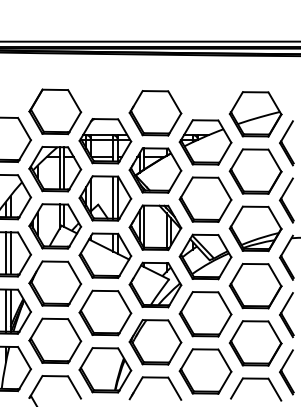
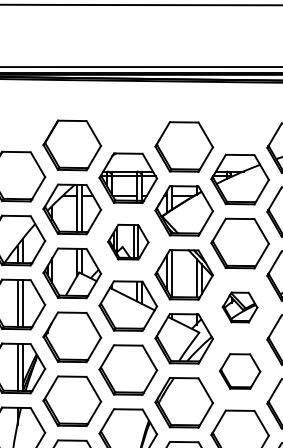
part: (105, 198) -> (128, 242), size x0.7
part: (205, 256) -> (240, 306), size x0.6
part: (205, 314) -> (240, 371), size x0.7

